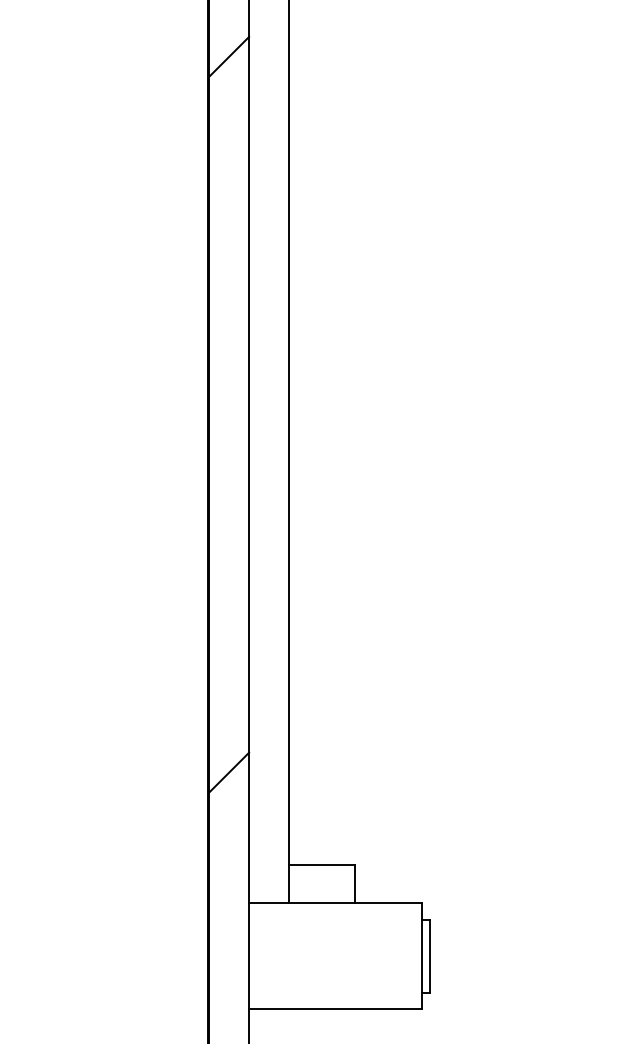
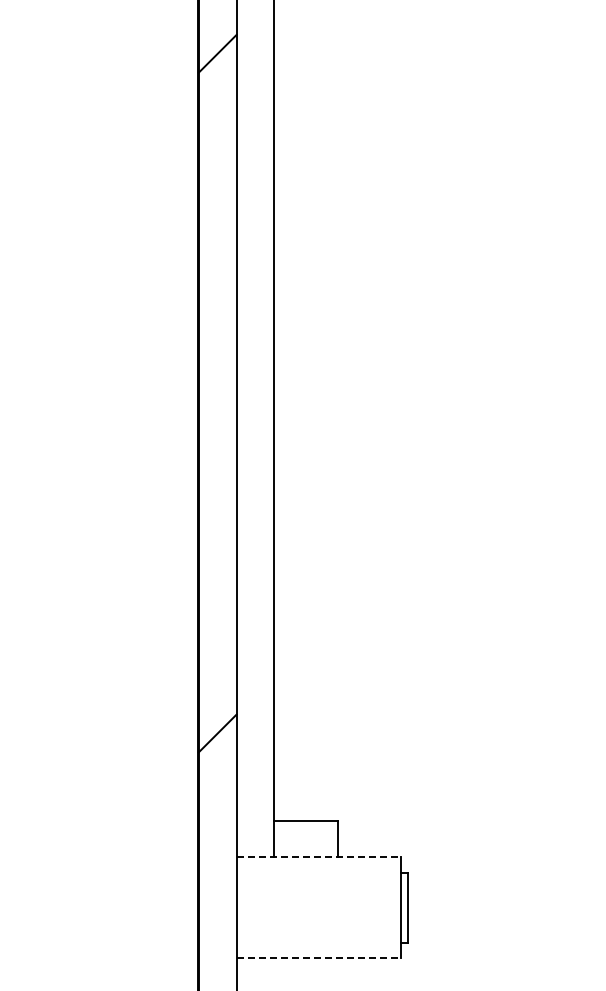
line: (335, 903) -> (318, 857), solid -> dashed
line: (335, 1009) -> (318, 958), solid -> dashed

